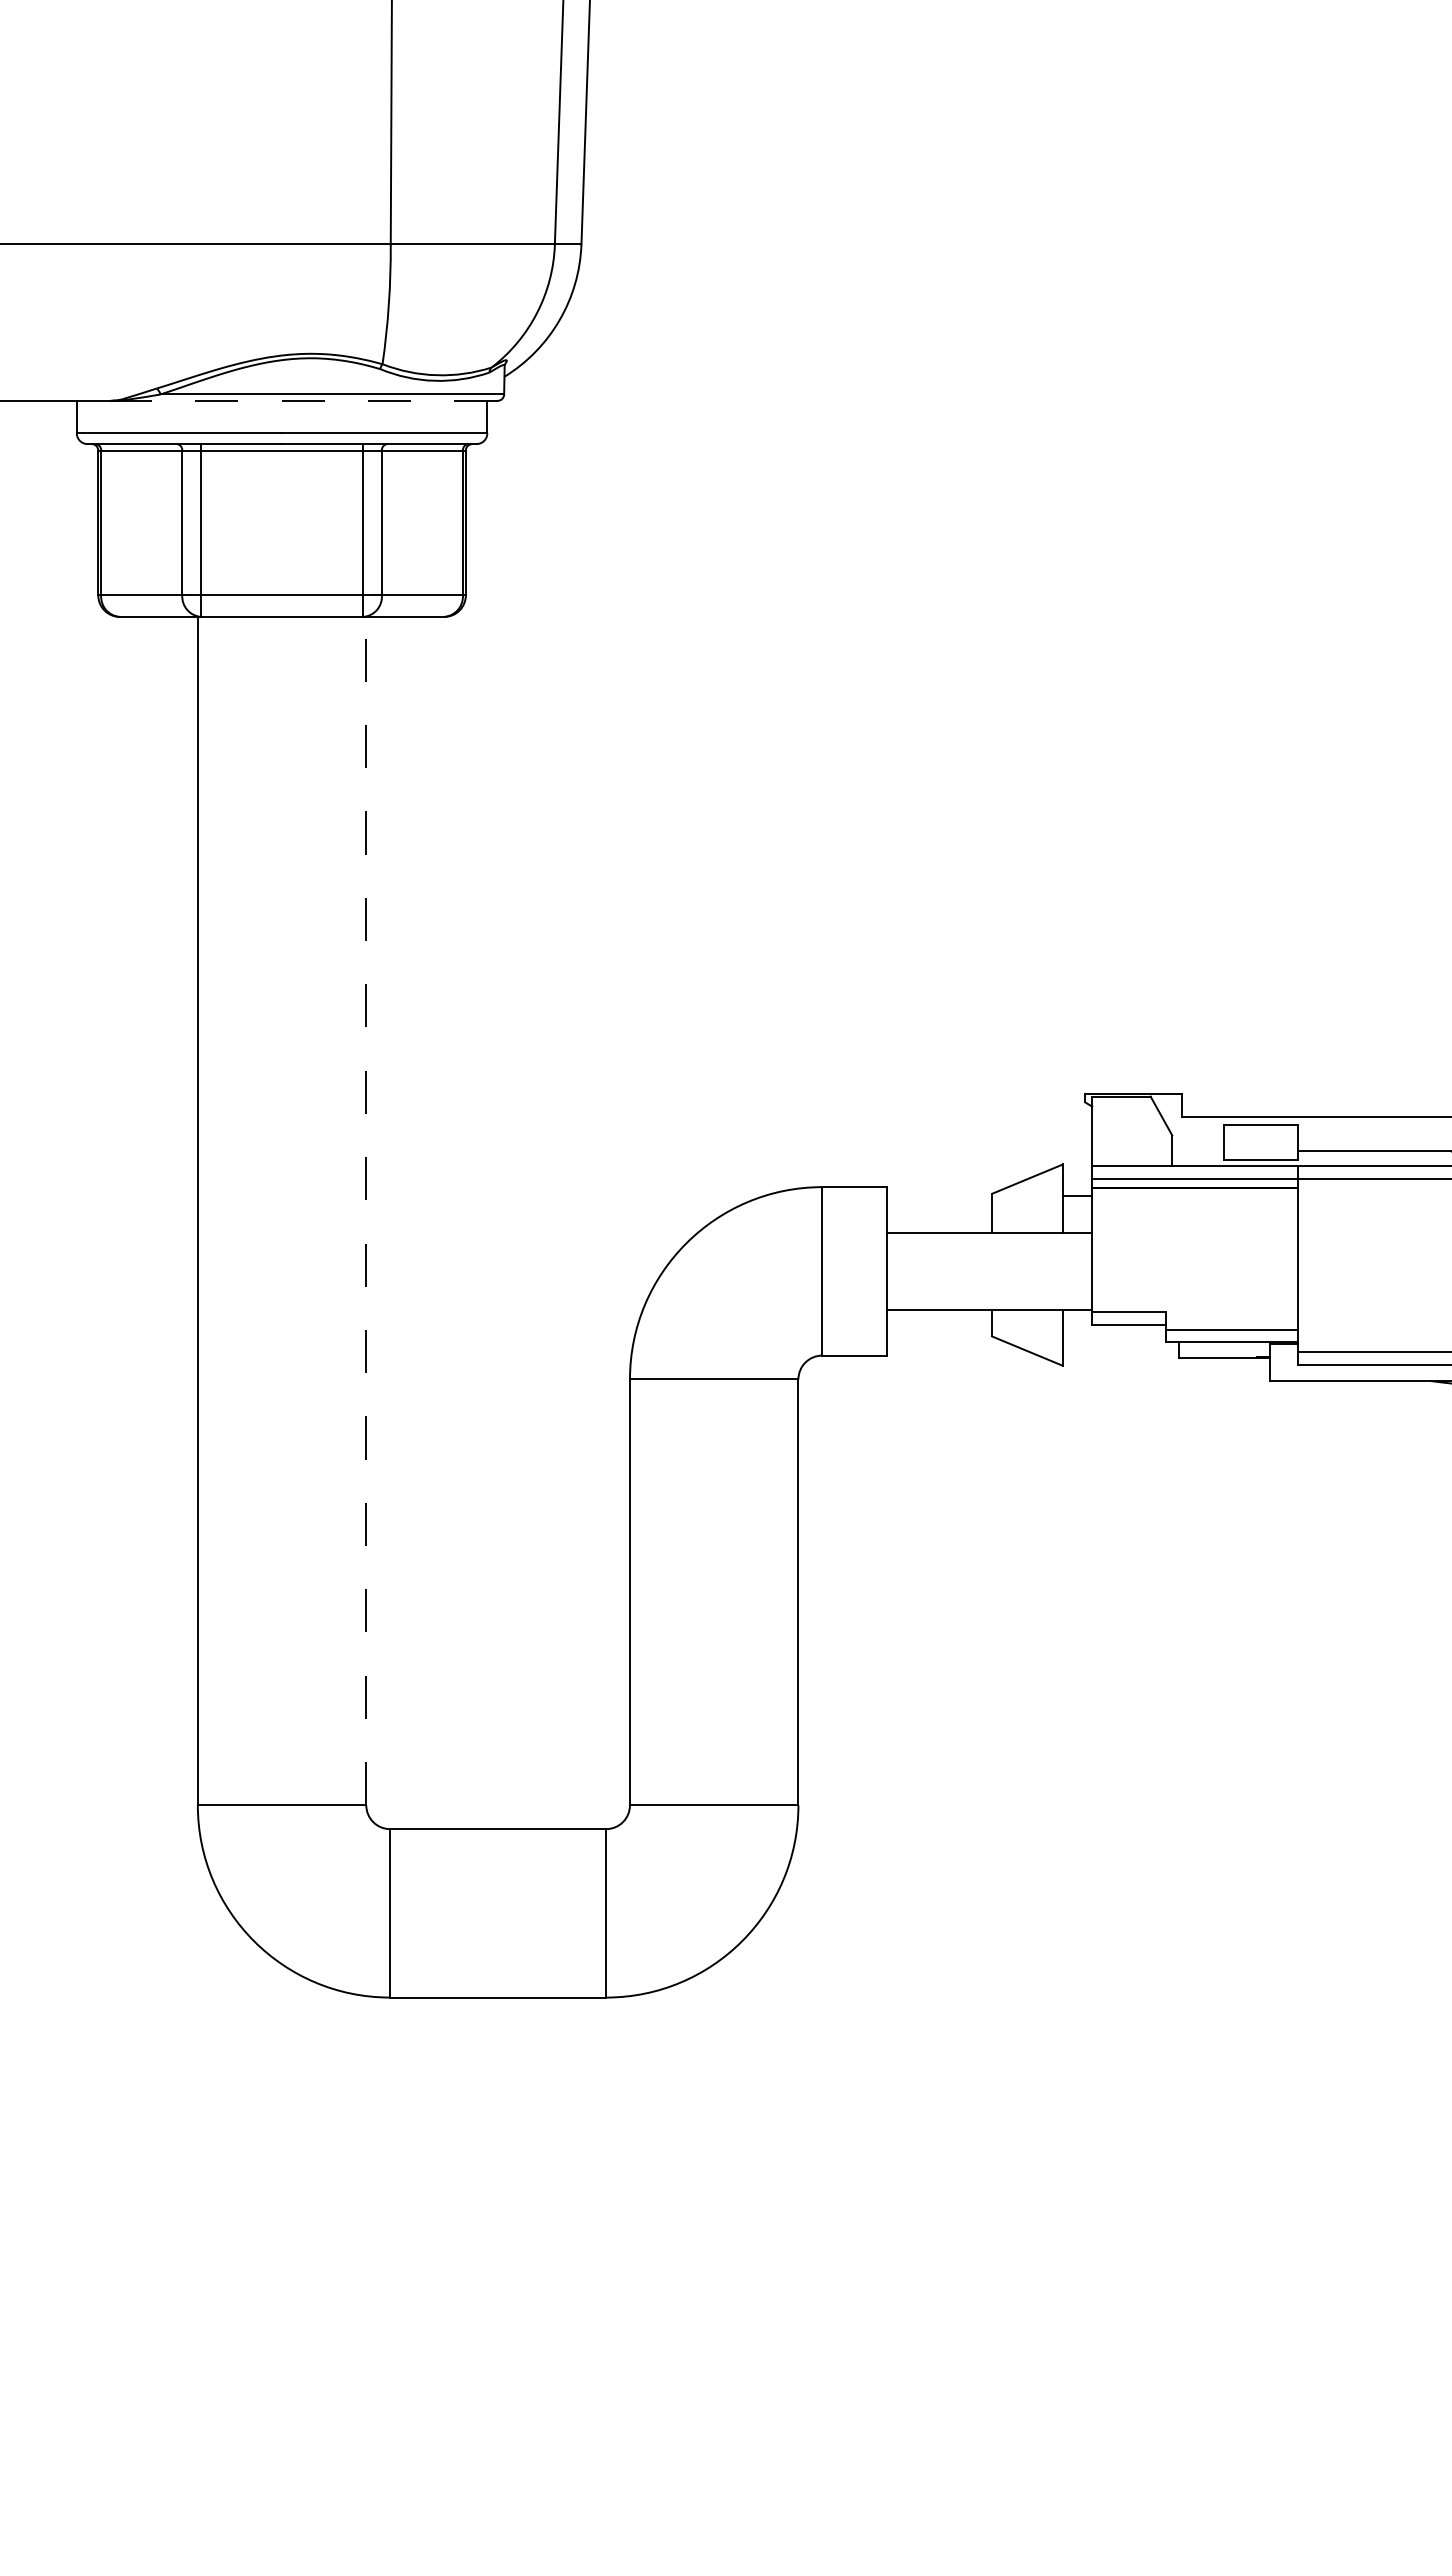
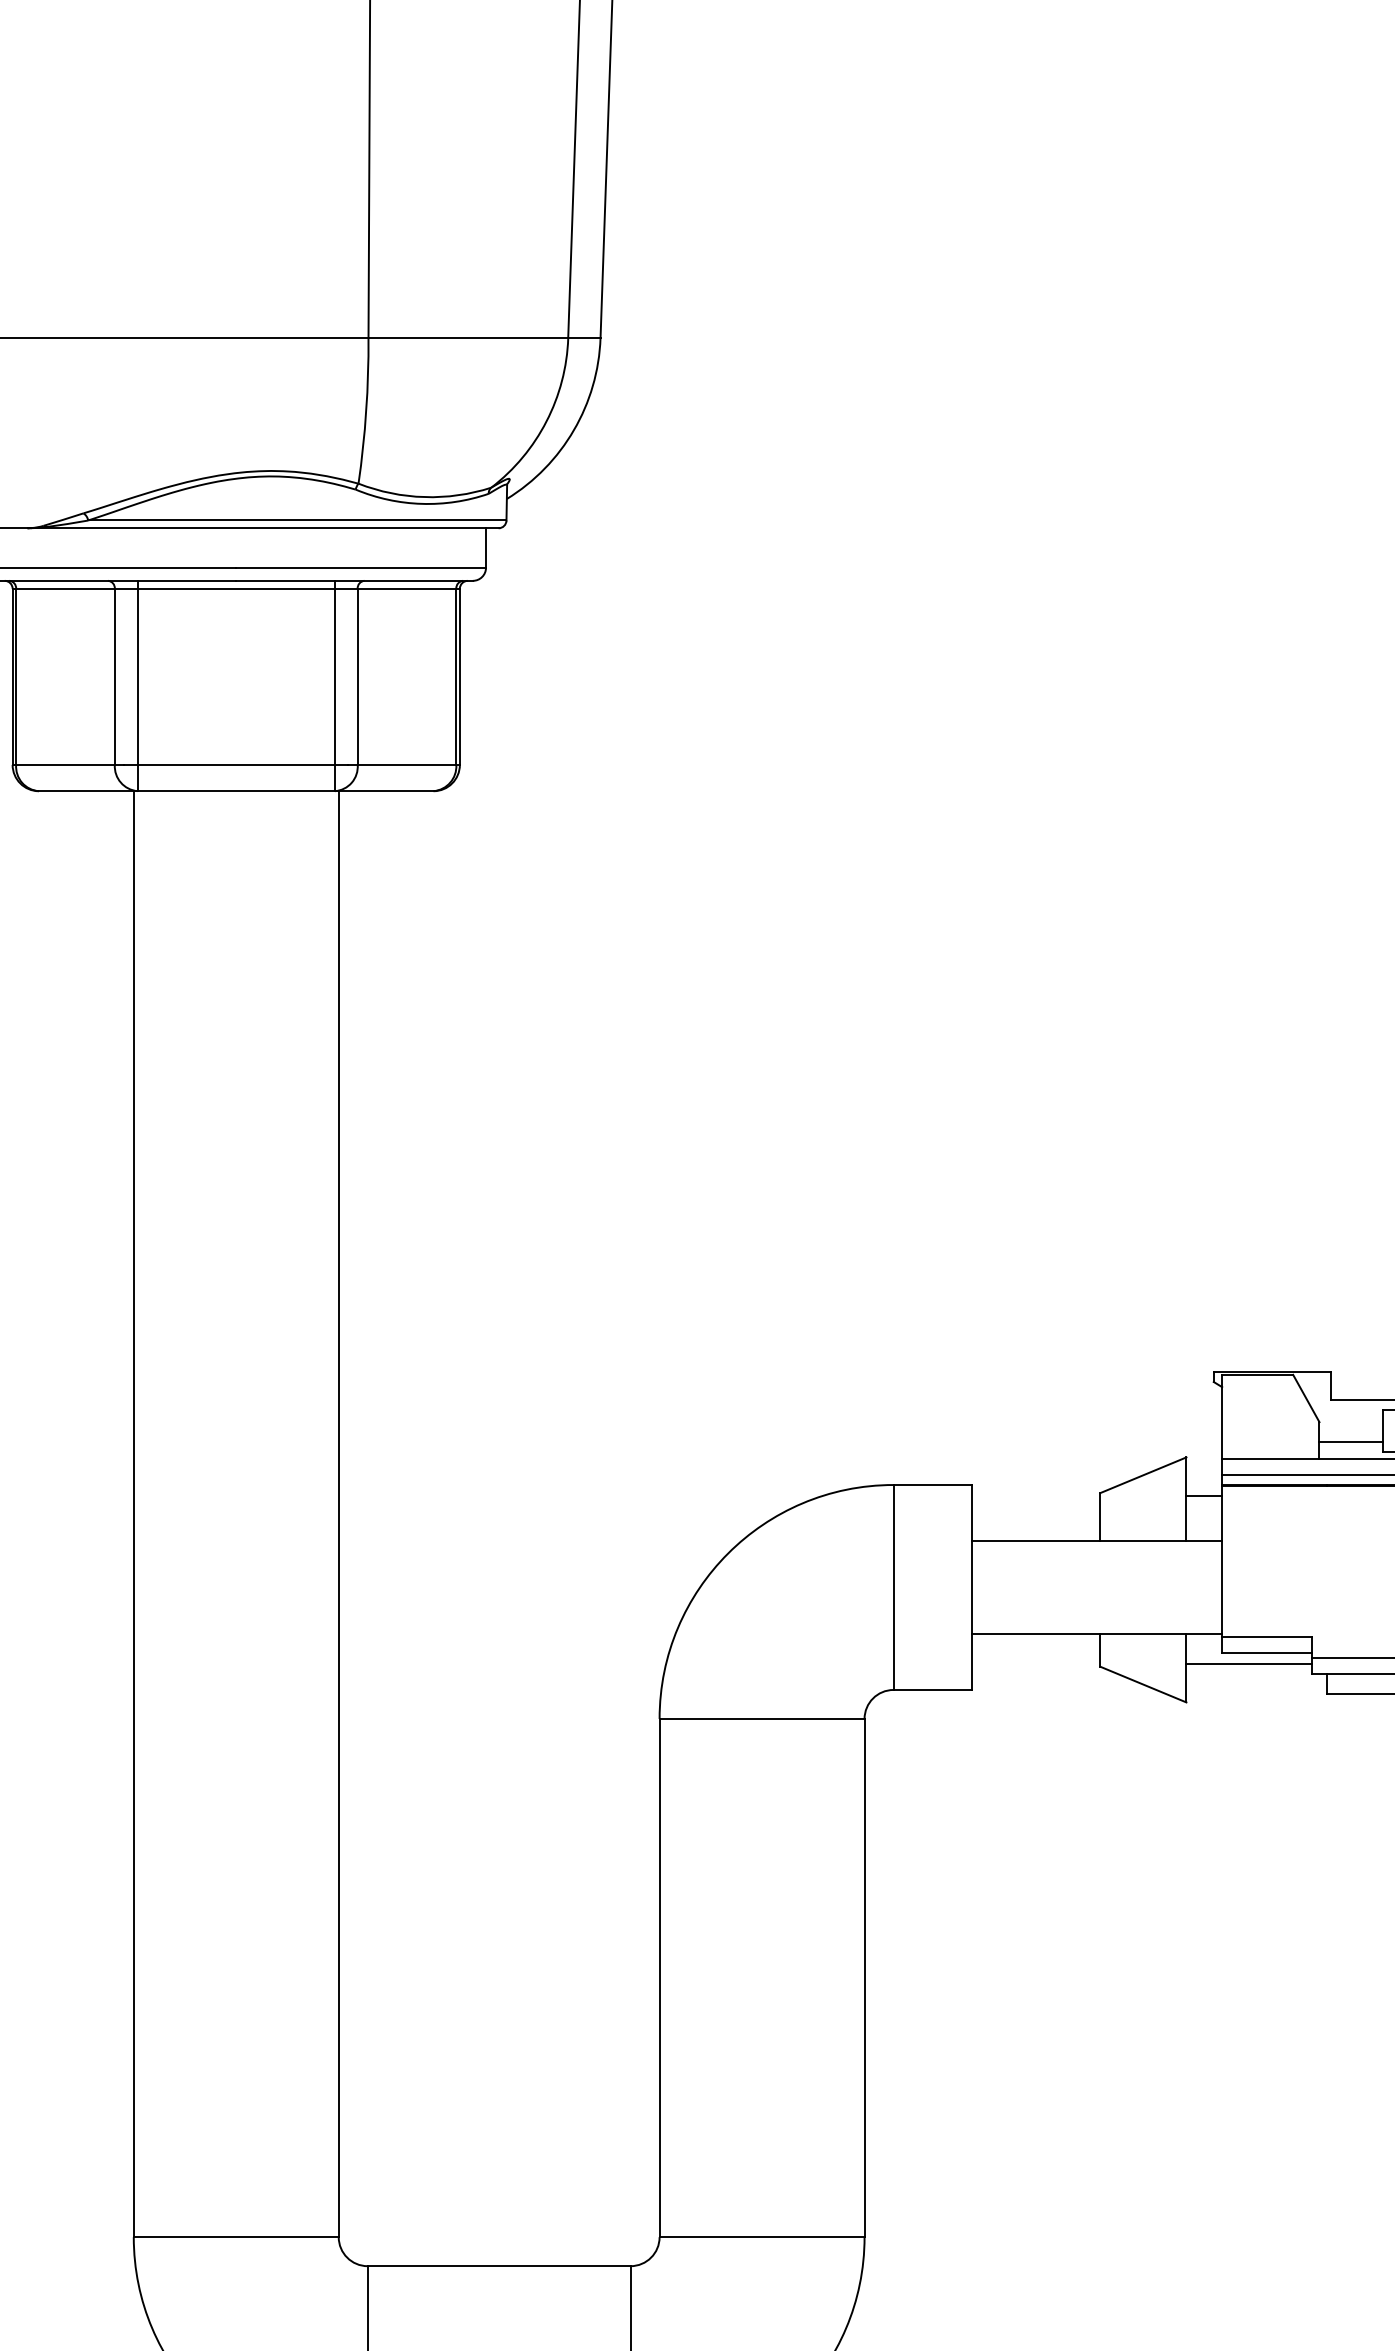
line: (303, 400) -> (262, 527), dashed -> solid
line: (1198, 1151) -> (1351, 1441), added
line: (366, 1210) -> (338, 1513), dashed -> solid
line: (1113, 1334) -> (1247, 1664), added

